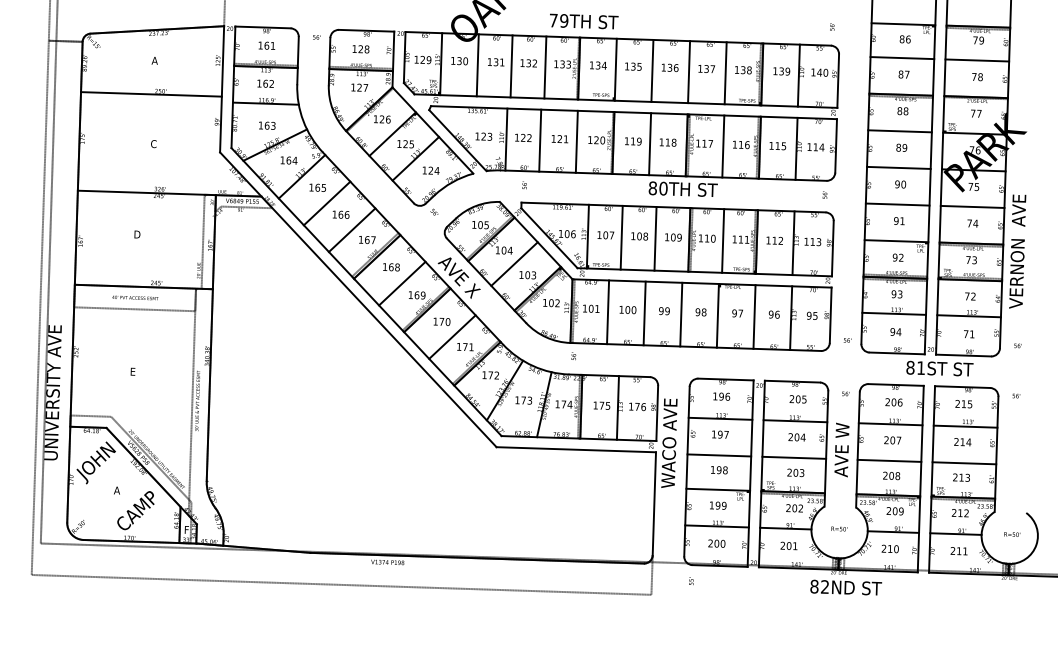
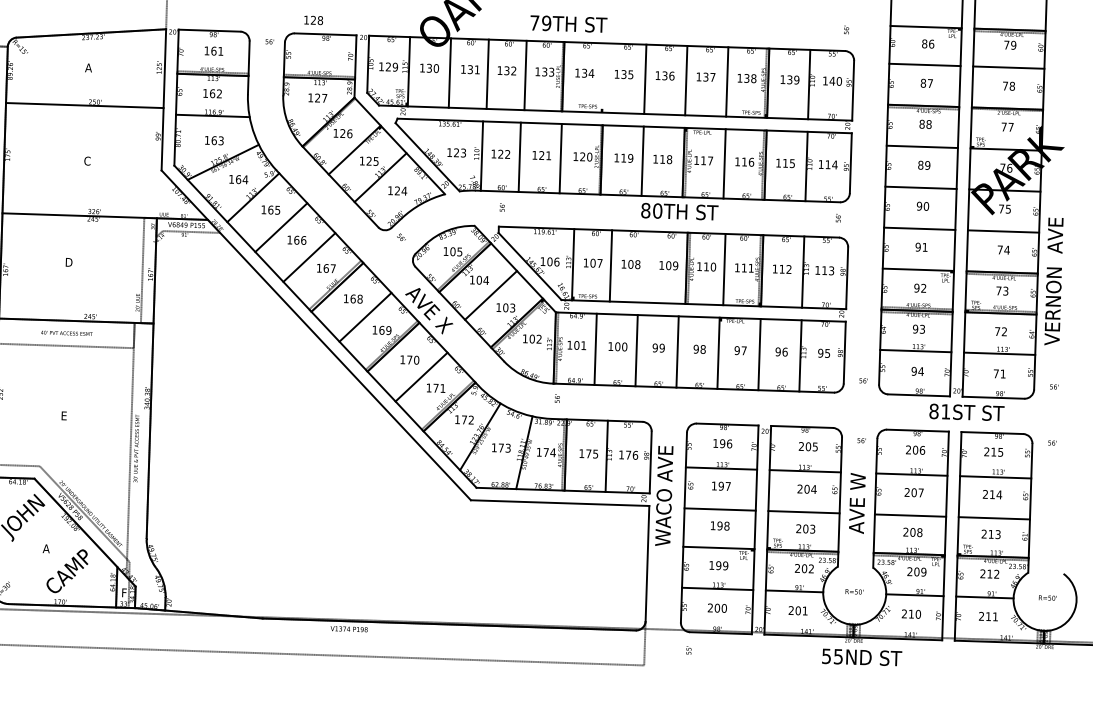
text: (360, 49) -> (313, 20), moved
line: (615, 69) -> (603, 77), removed
line: (655, 238) -> (648, 266), removed
text: (819, 586) -> (832, 656), 82ND -> 55ND

